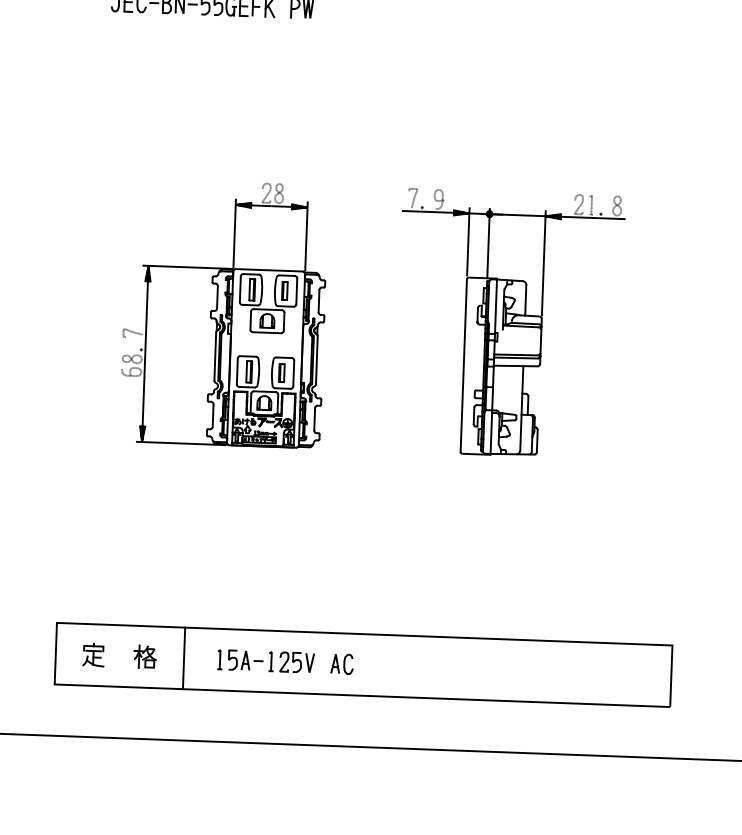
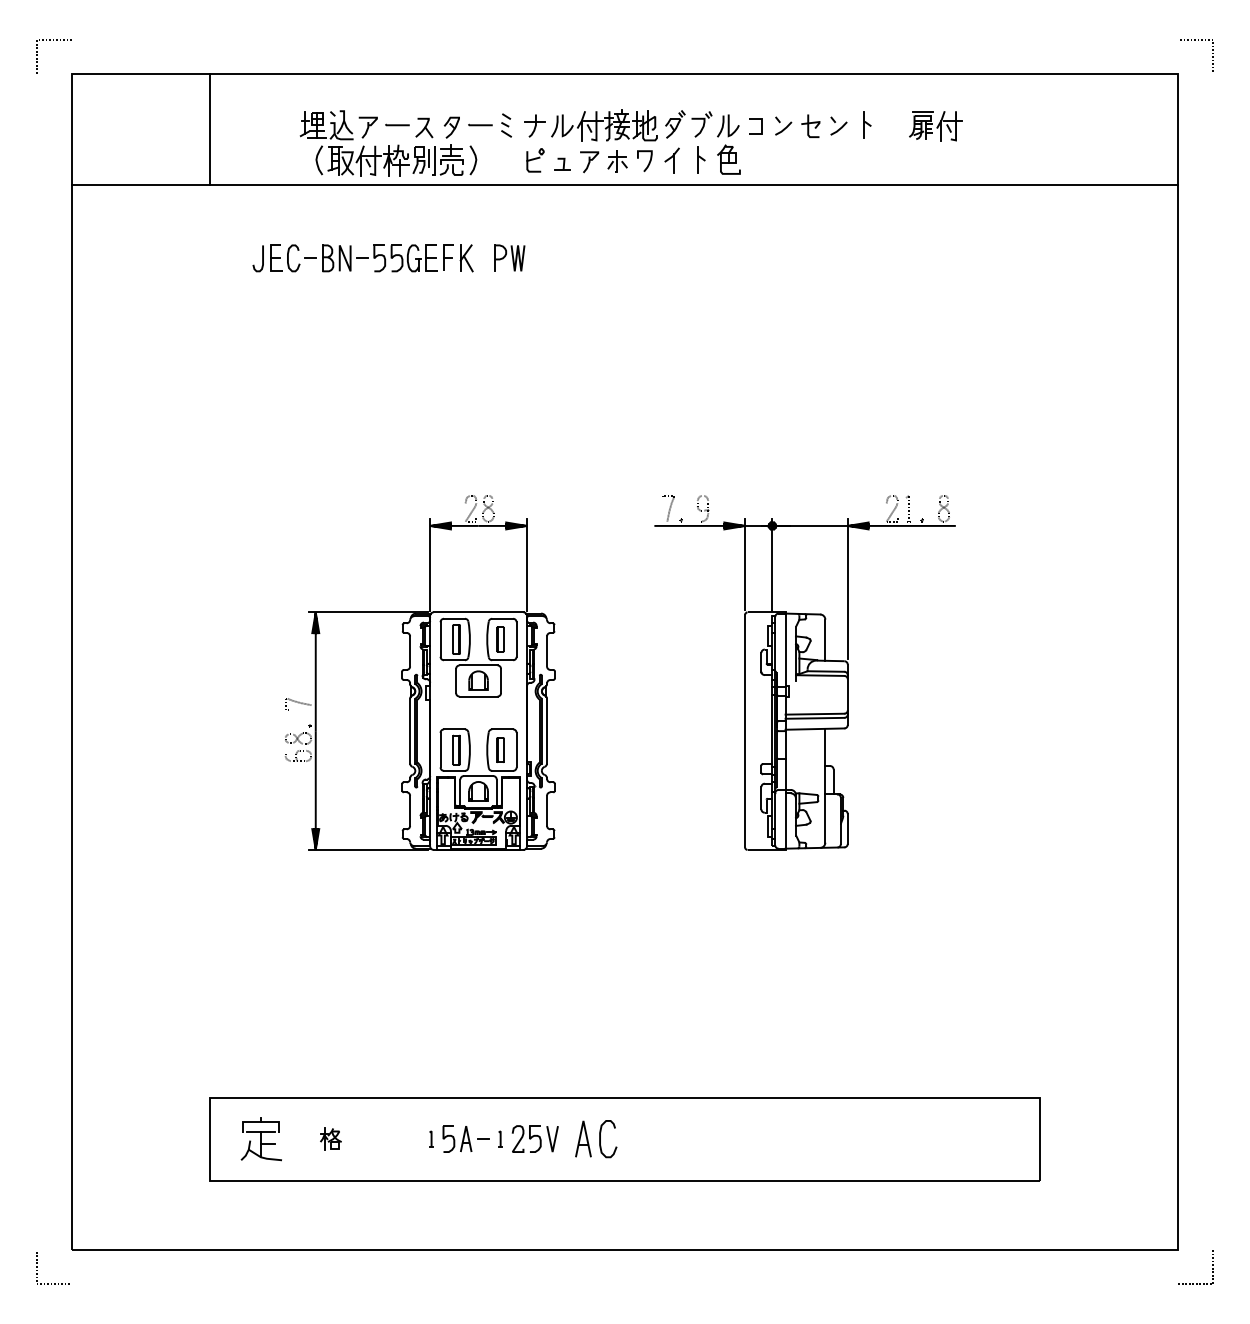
part: (93, 654) -> (260, 1138), size x1.4
part: (145, 656) -> (330, 1138), size x0.7
line: (184, 657) -> (383, 1138), removed
part: (220, 659) -> (431, 1138), size x0.6
part: (271, 661) -> (500, 1138), size x0.6
part: (342, 663) -> (596, 1138), size x1.4

